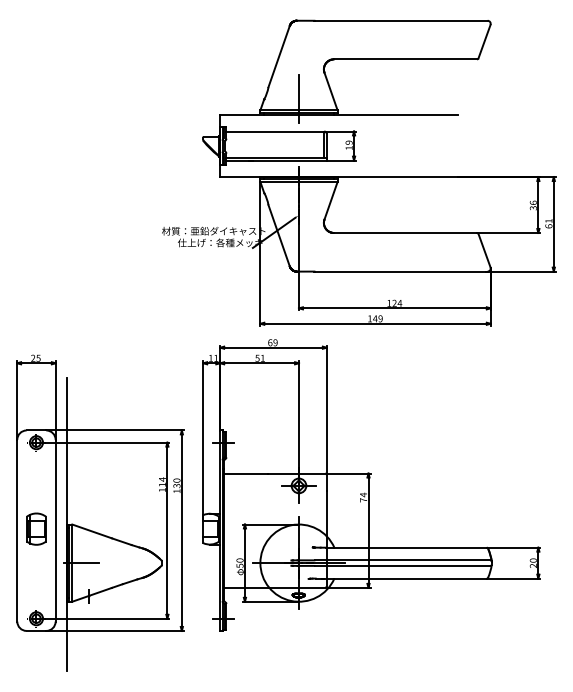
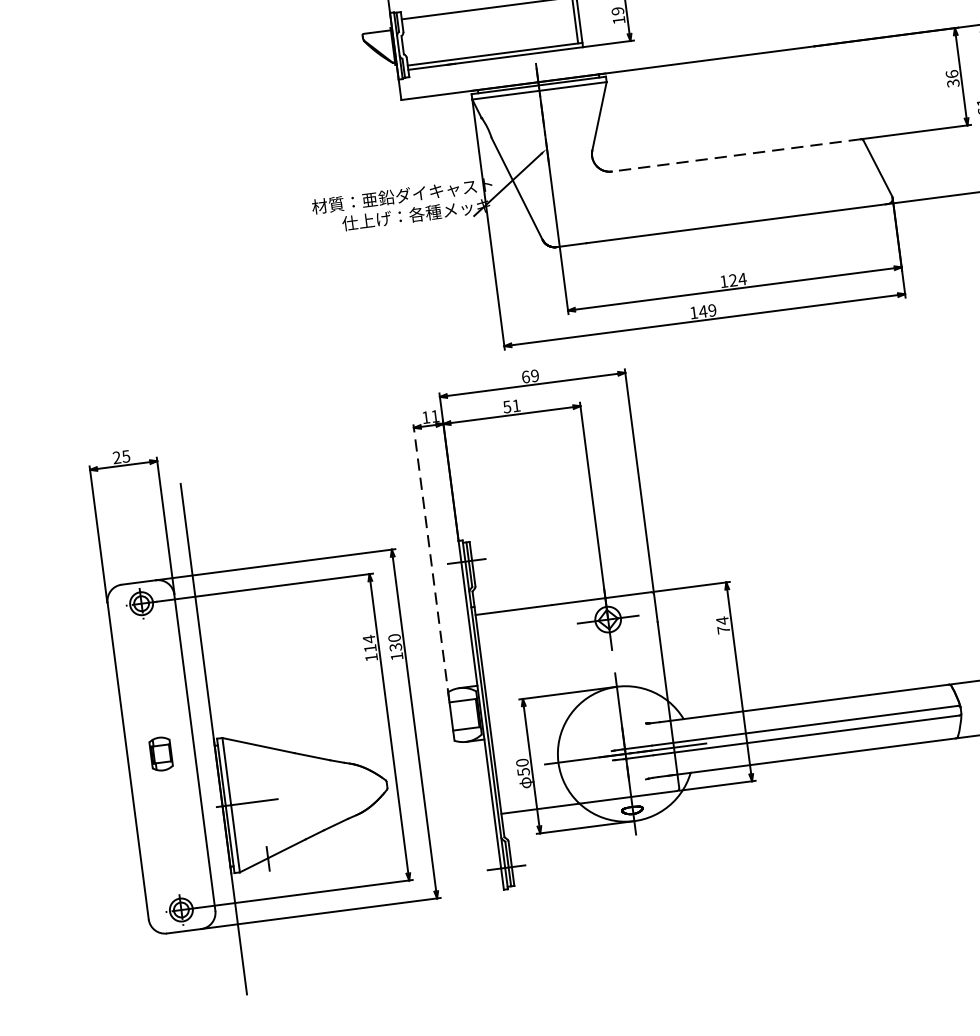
line: (405, 232) -> (736, 154), solid -> dashed
line: (203, 440) -> (431, 562), solid -> dashed
part: (36, 528) -> (161, 753), size x0.6

